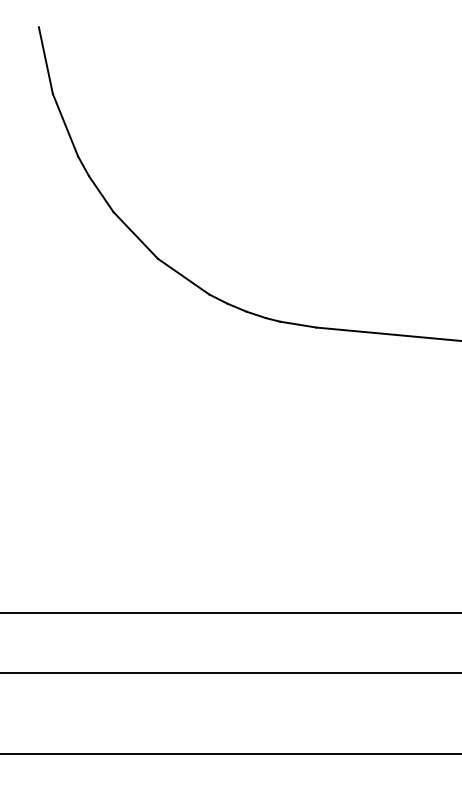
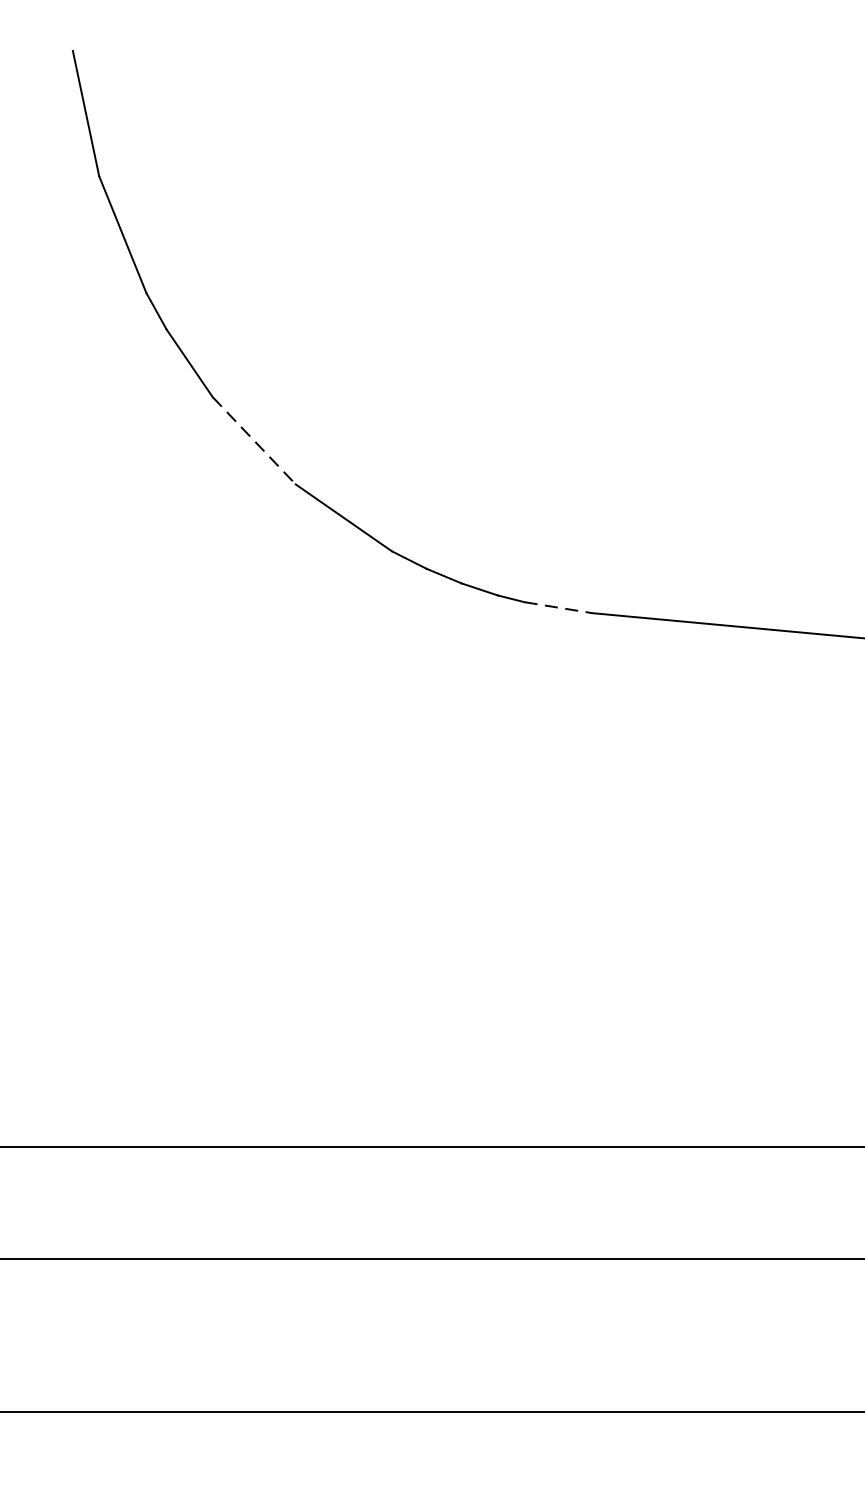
line: (136, 235) -> (255, 440), solid -> dashed
line: (298, 324) -> (558, 607), solid -> dashed

